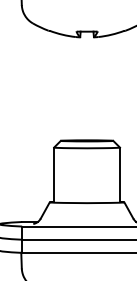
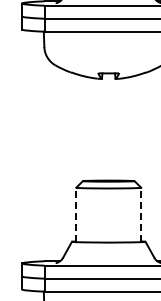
line: (54, 174) -> (76, 214), solid -> dashed
line: (120, 174) -> (141, 214), solid -> dashed

